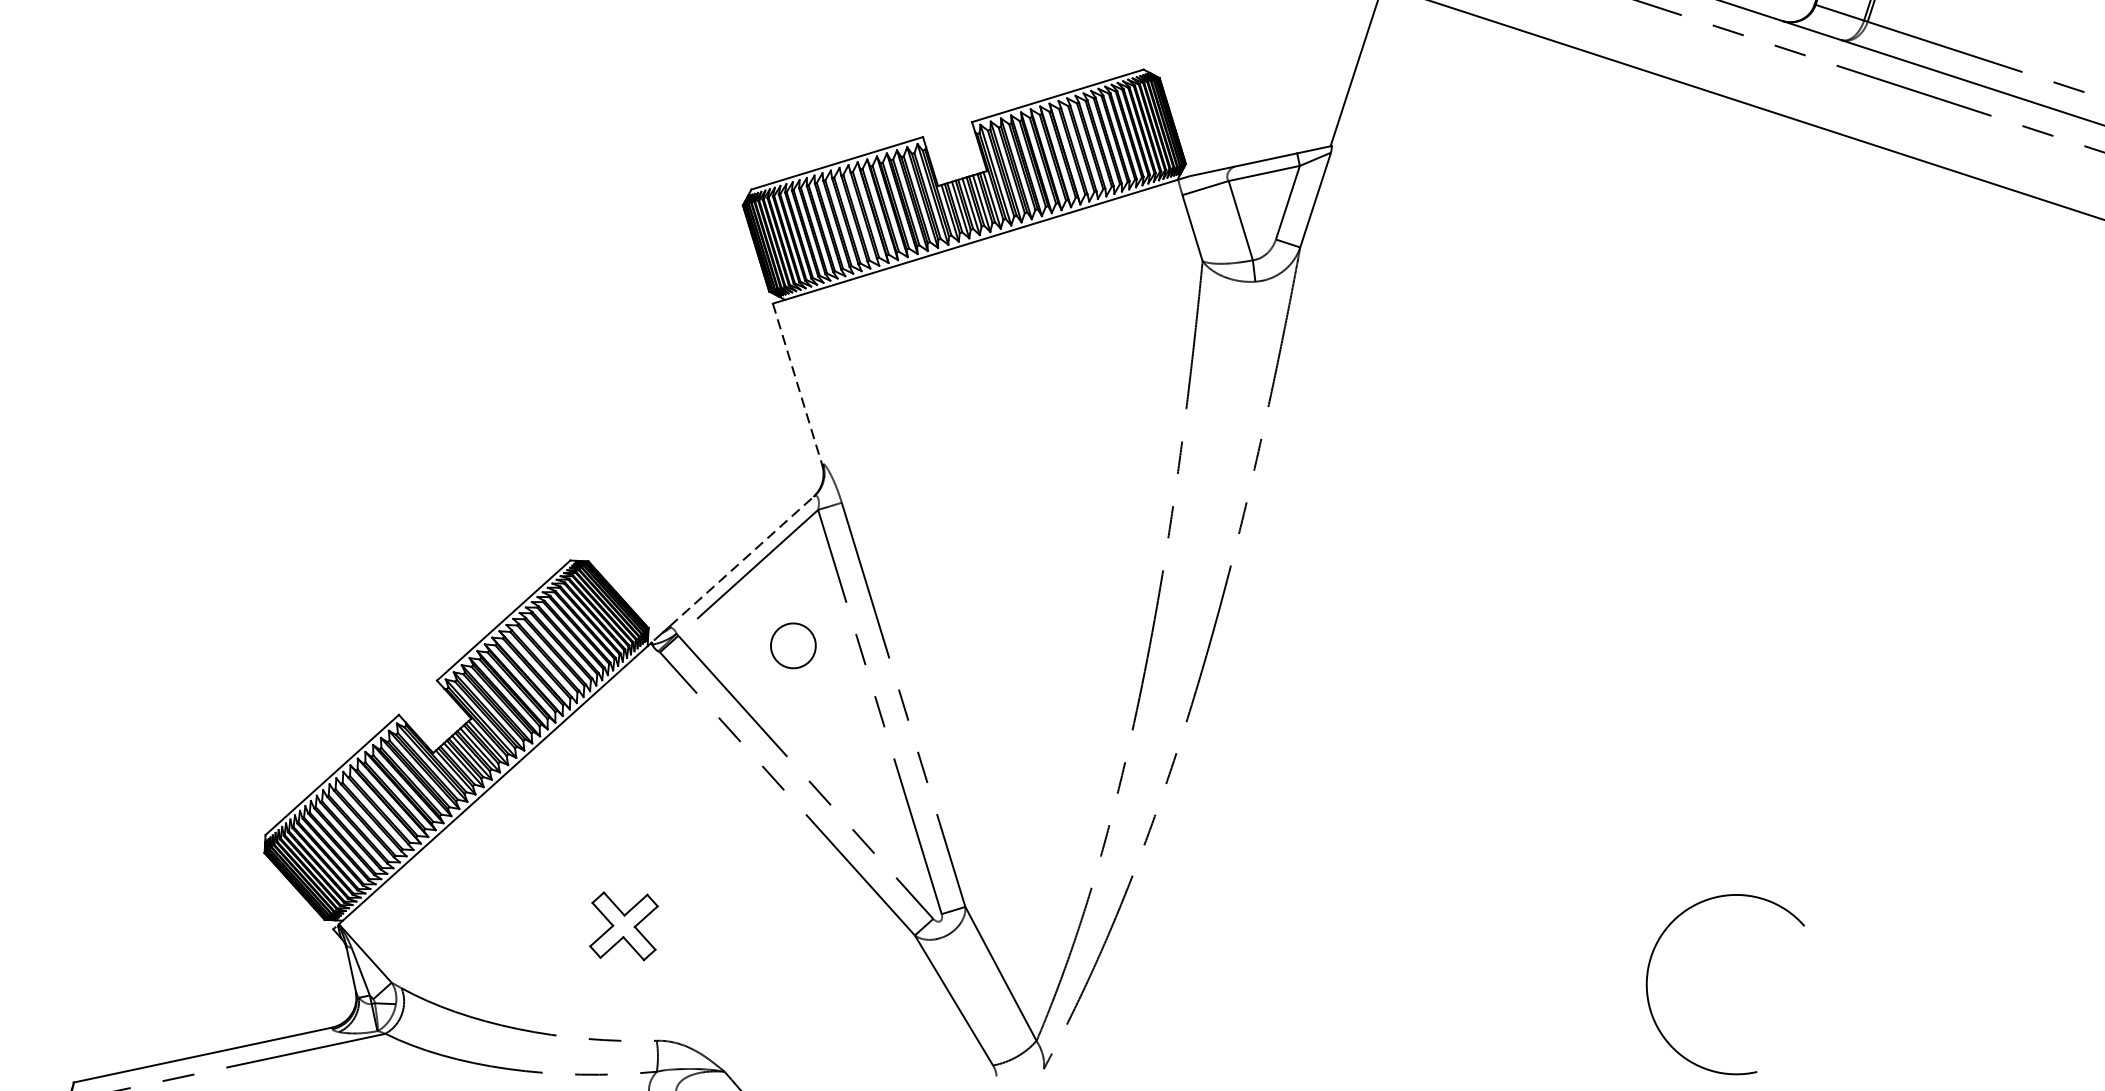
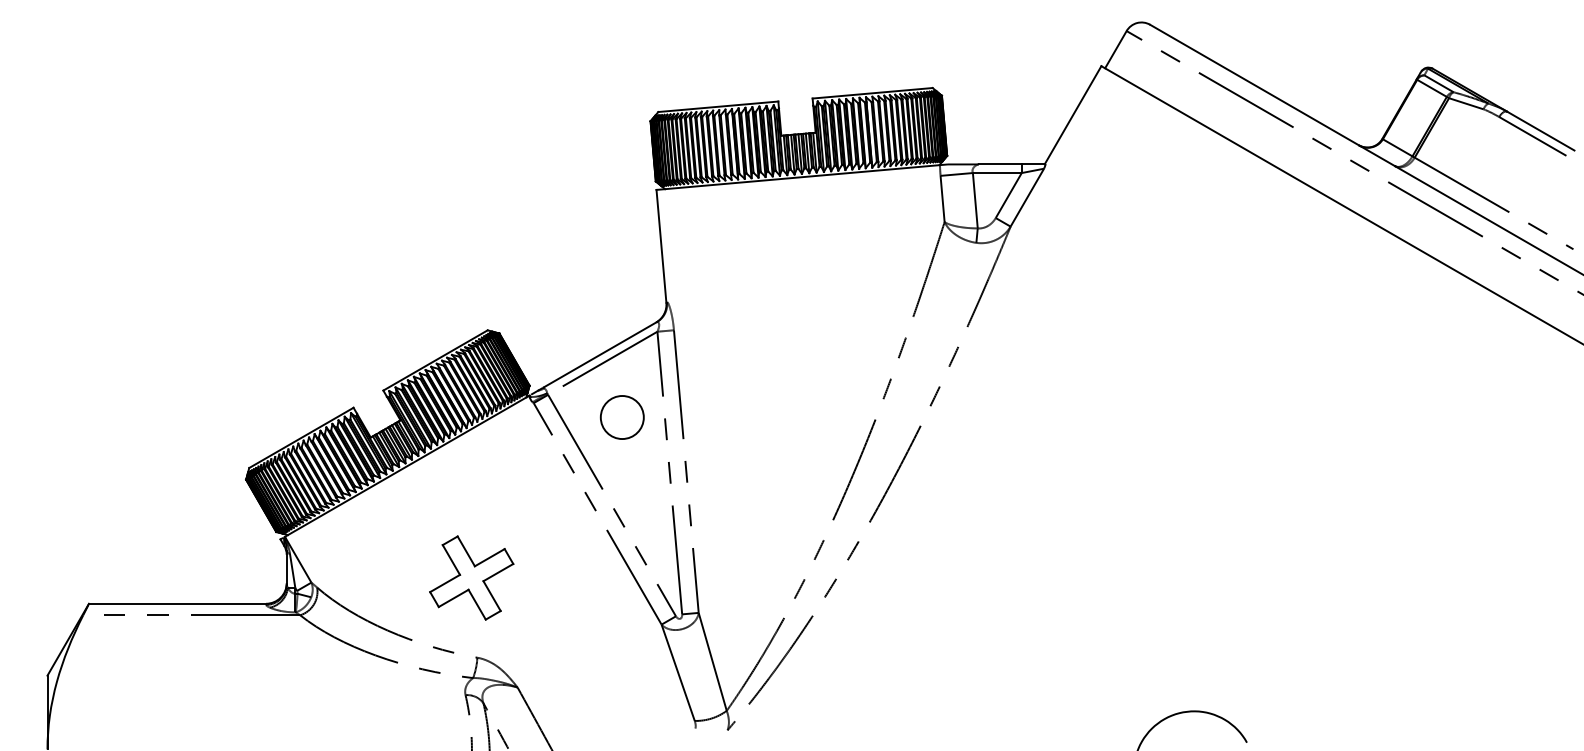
line: (797, 384) -> (661, 246), dashed -> solid
line: (742, 560) -> (600, 354), dashed -> solid
circle: (792, 646) -> (621, 417), size x1.43
part: (623, 925) -> (471, 577), size x1.67

